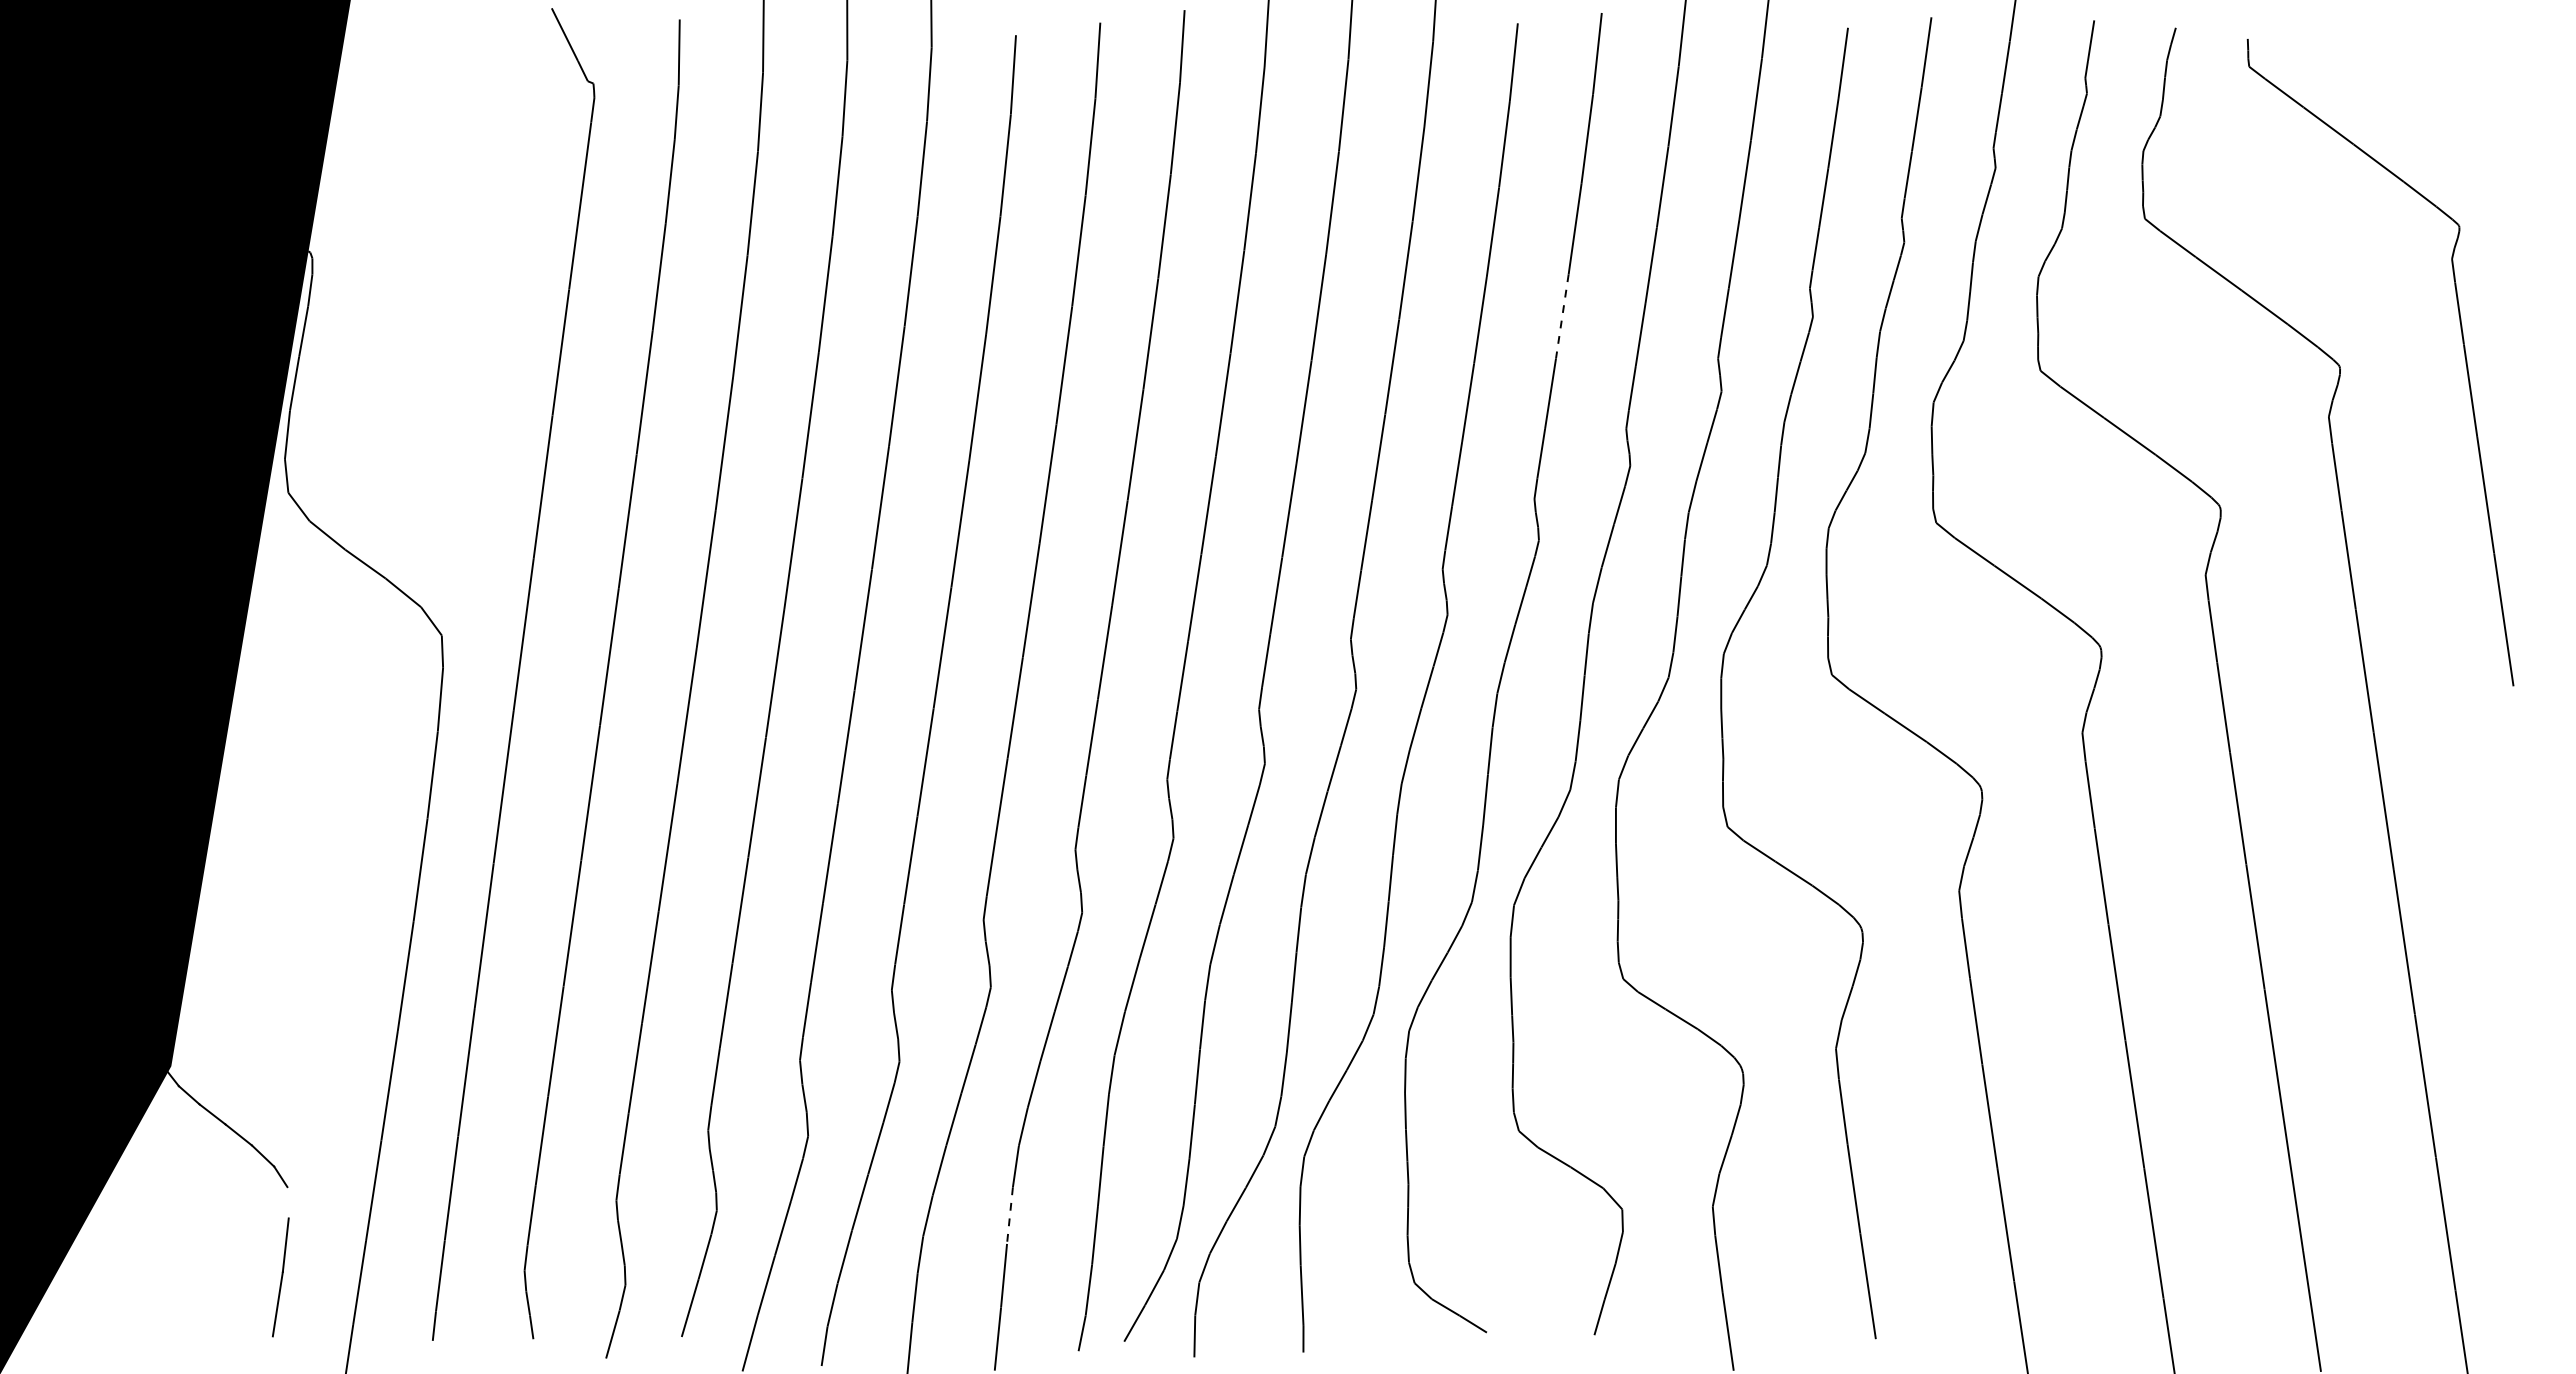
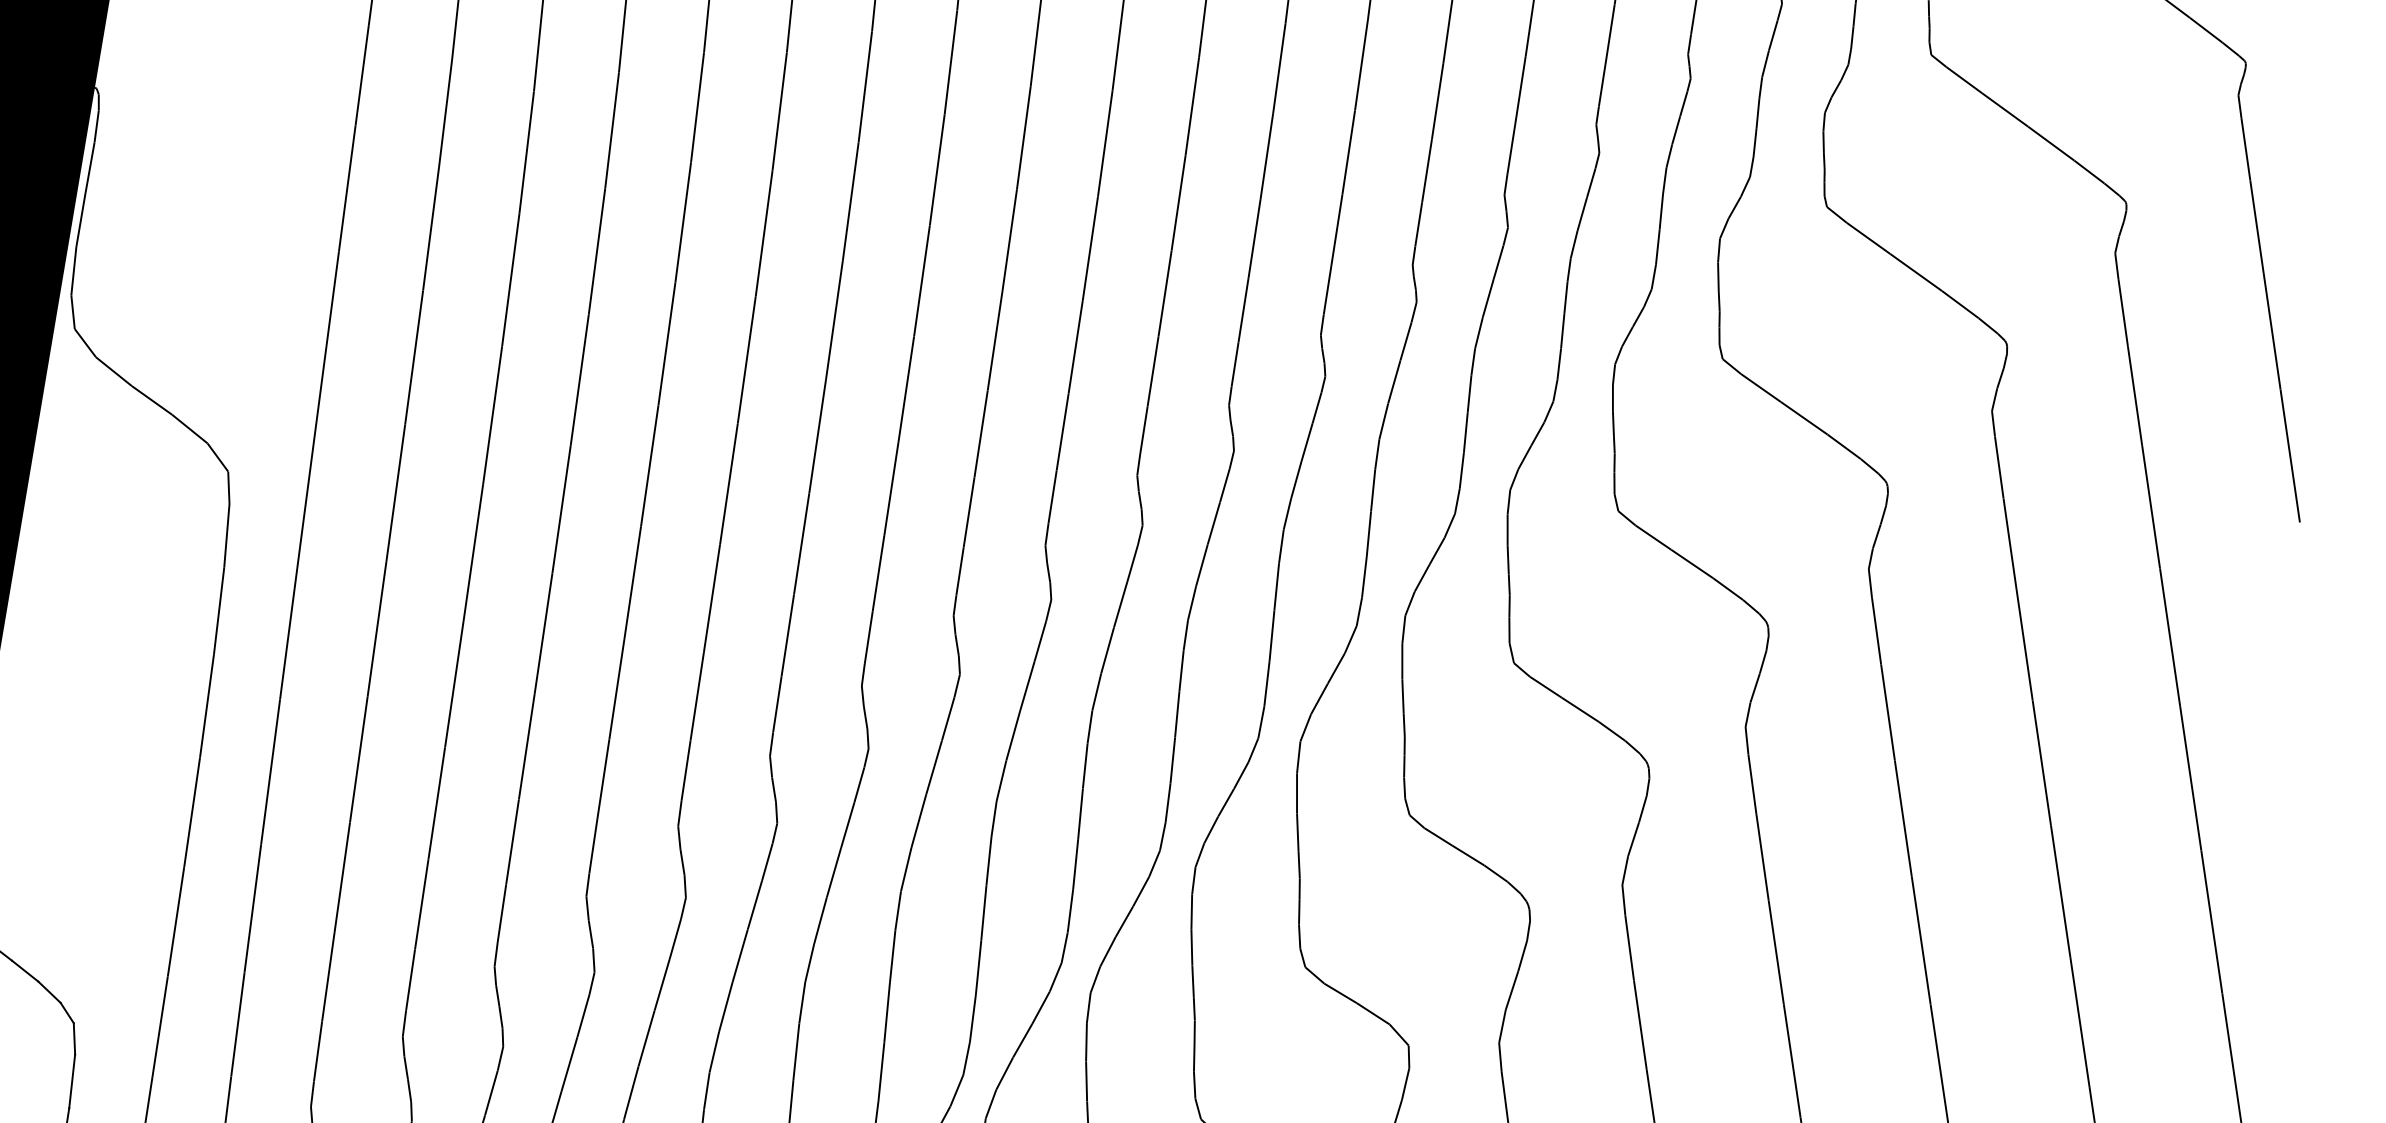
line: (1562, 316) -> (1348, 152), dashed -> solid
line: (287, 1202) -> (73, 1038), added
line: (1009, 1216) -> (795, 1052), dashed -> solid

